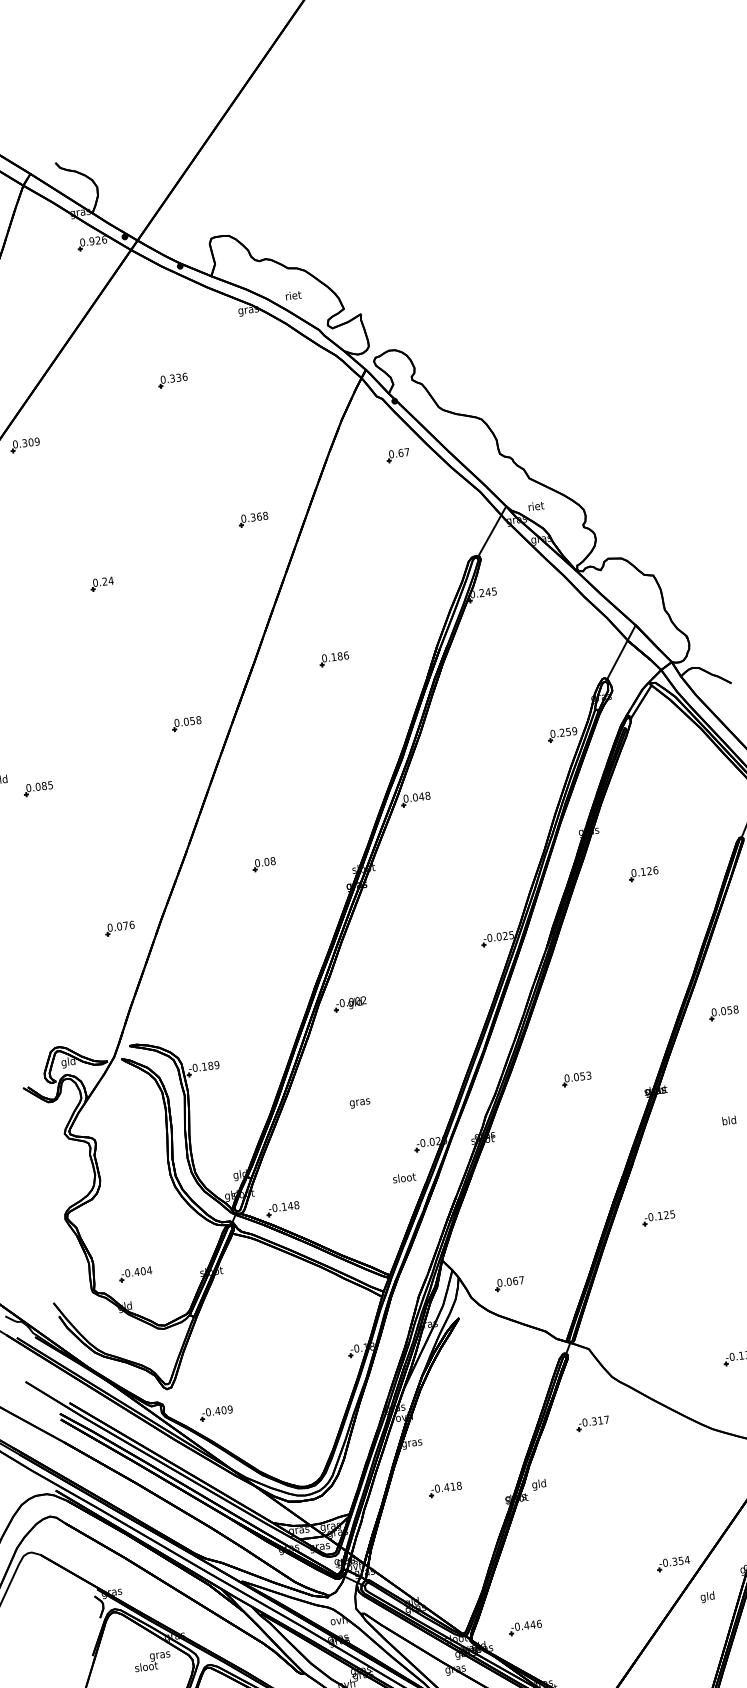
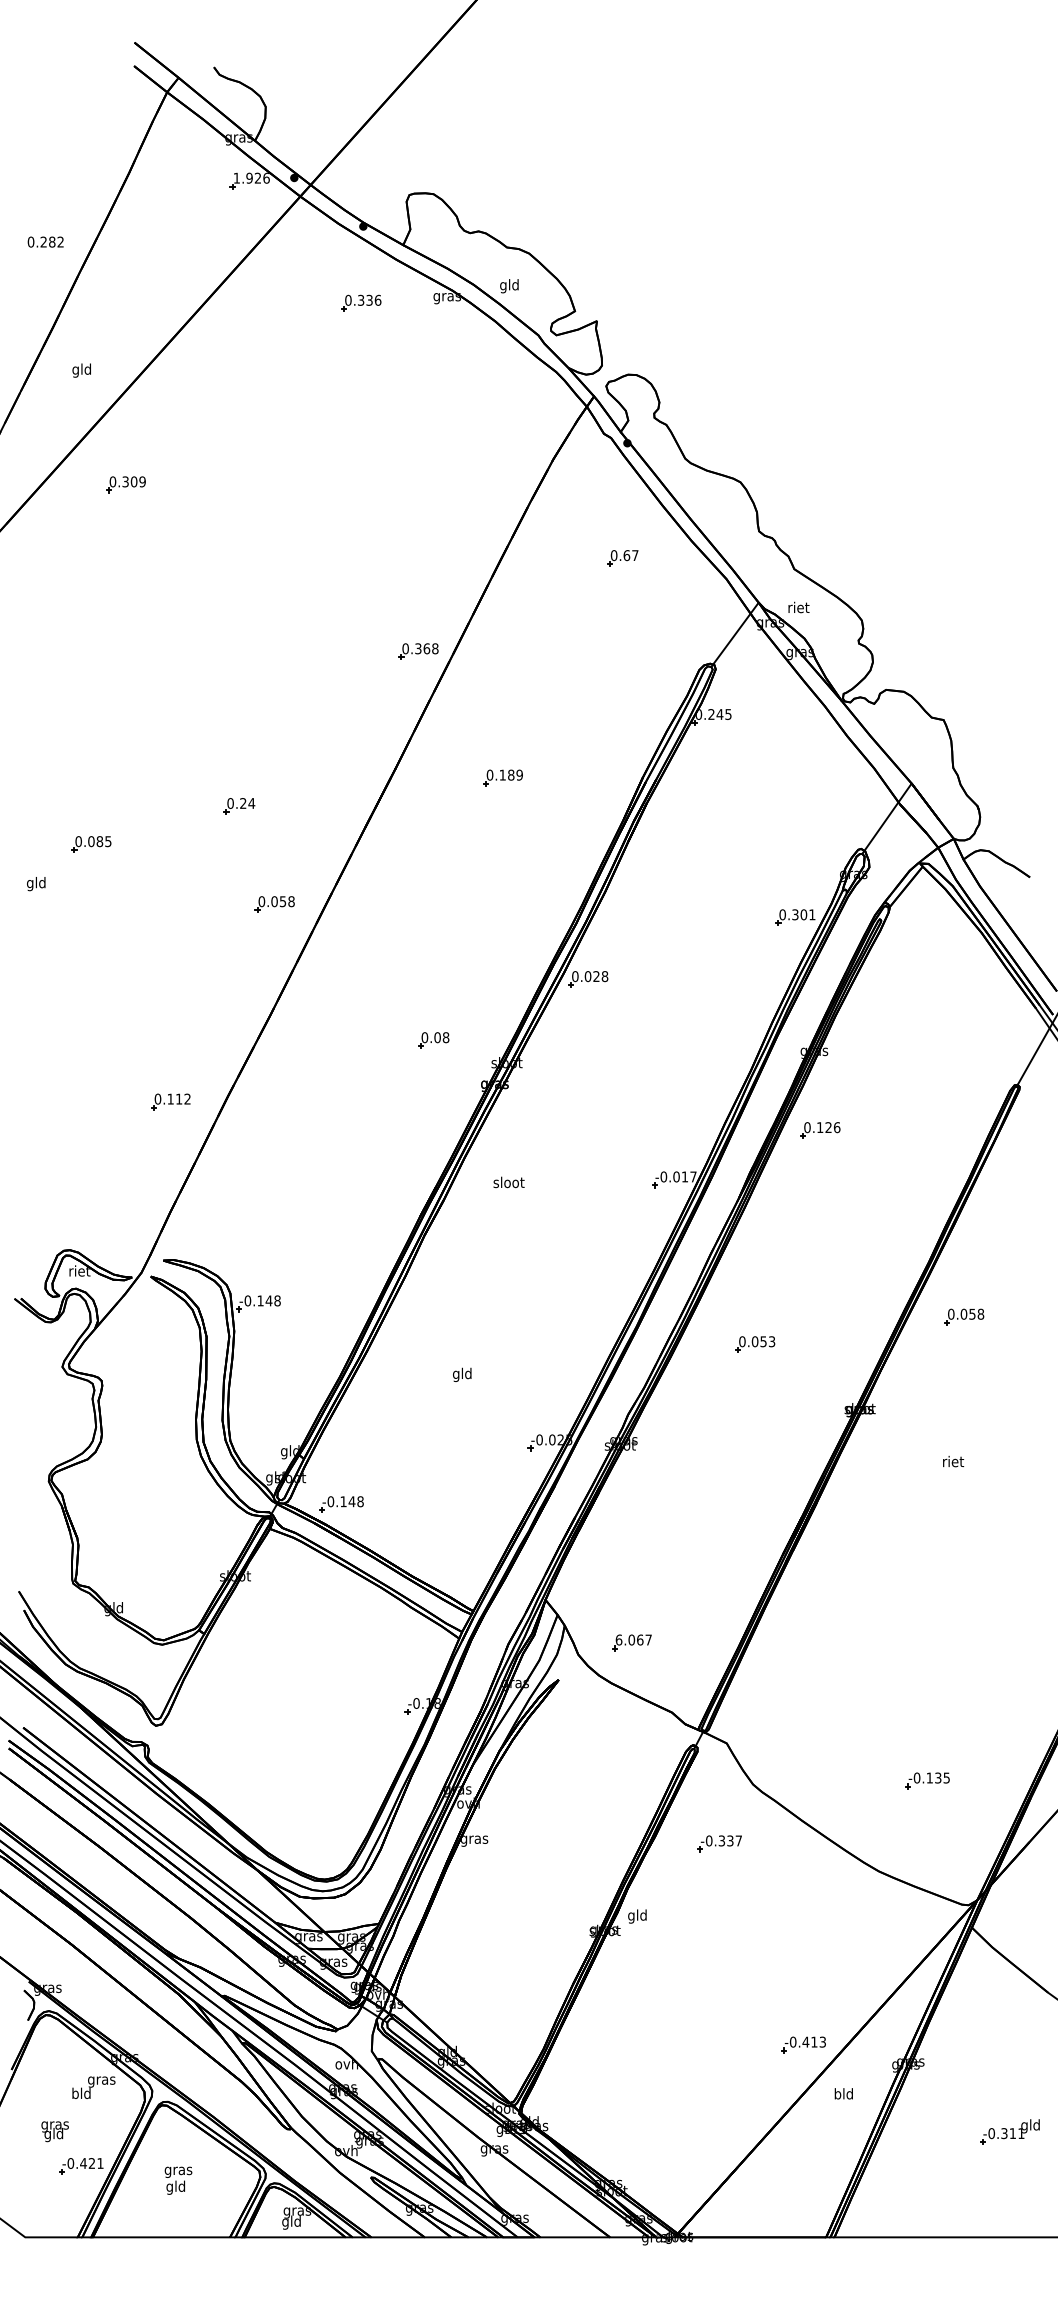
text: (82, 241) -> (236, 177), 0.926 -> 1.926
text: (293, 296) -> (509, 286), riet -> gld
part: (173, 380) -> (361, 302), moved
part: (24, 445) -> (125, 484), moved
part: (397, 455) -> (622, 558), moved
part: (253, 519) -> (418, 651), moved
part: (102, 584) -> (239, 806), moved
text: (346, 655) -> (519, 774), 0.186 -> 0.189
part: (186, 723) -> (274, 904), moved
text: (568, 731) -> (803, 914), 0.259 -> 0.301
part: (38, 788) -> (91, 844), moved
text: (421, 796) -> (596, 976), 0.048 -> 0.028
part: (264, 864) -> (433, 1040), moved
part: (643, 874) -> (820, 1130), moved
text: (125, 925) -> (178, 1098), 0.076 -> 0.112
text: (507, 935) -> (688, 1176), -0.025 -> -0.017
part: (349, 1003) -> (465, 1241), removed
text: (68, 1062) -> (79, 1272), gld -> riet
text: (213, 1065) -> (272, 1300), -0.189 -> -0.148
part: (576, 1079) -> (755, 1344), moved
text: (359, 1102) -> (462, 1374), gras -> gld
text: (729, 1120) -> (953, 1461), bld -> riet
text: (403, 1178) -> (508, 1182), moved
part: (658, 1217) -> (842, 1579), removed
part: (135, 1274) -> (133, 1566), removed
text: (500, 1282) -> (619, 1639), 0.067 -> 6.067
part: (216, 1413) -> (217, 1766), removed
text: (600, 1420) -> (730, 1840), -0.317 -> -0.337
part: (445, 1489) -> (511, 1906), removed
text: (681, 1560) -> (814, 2041), -0.354 -> -0.413
text: (703, 1597) -> (837, 2095), gld -> bld
part: (525, 1627) -> (594, 2105), removed
text: (146, 1666) -> (81, 2093), sloot -> bld

